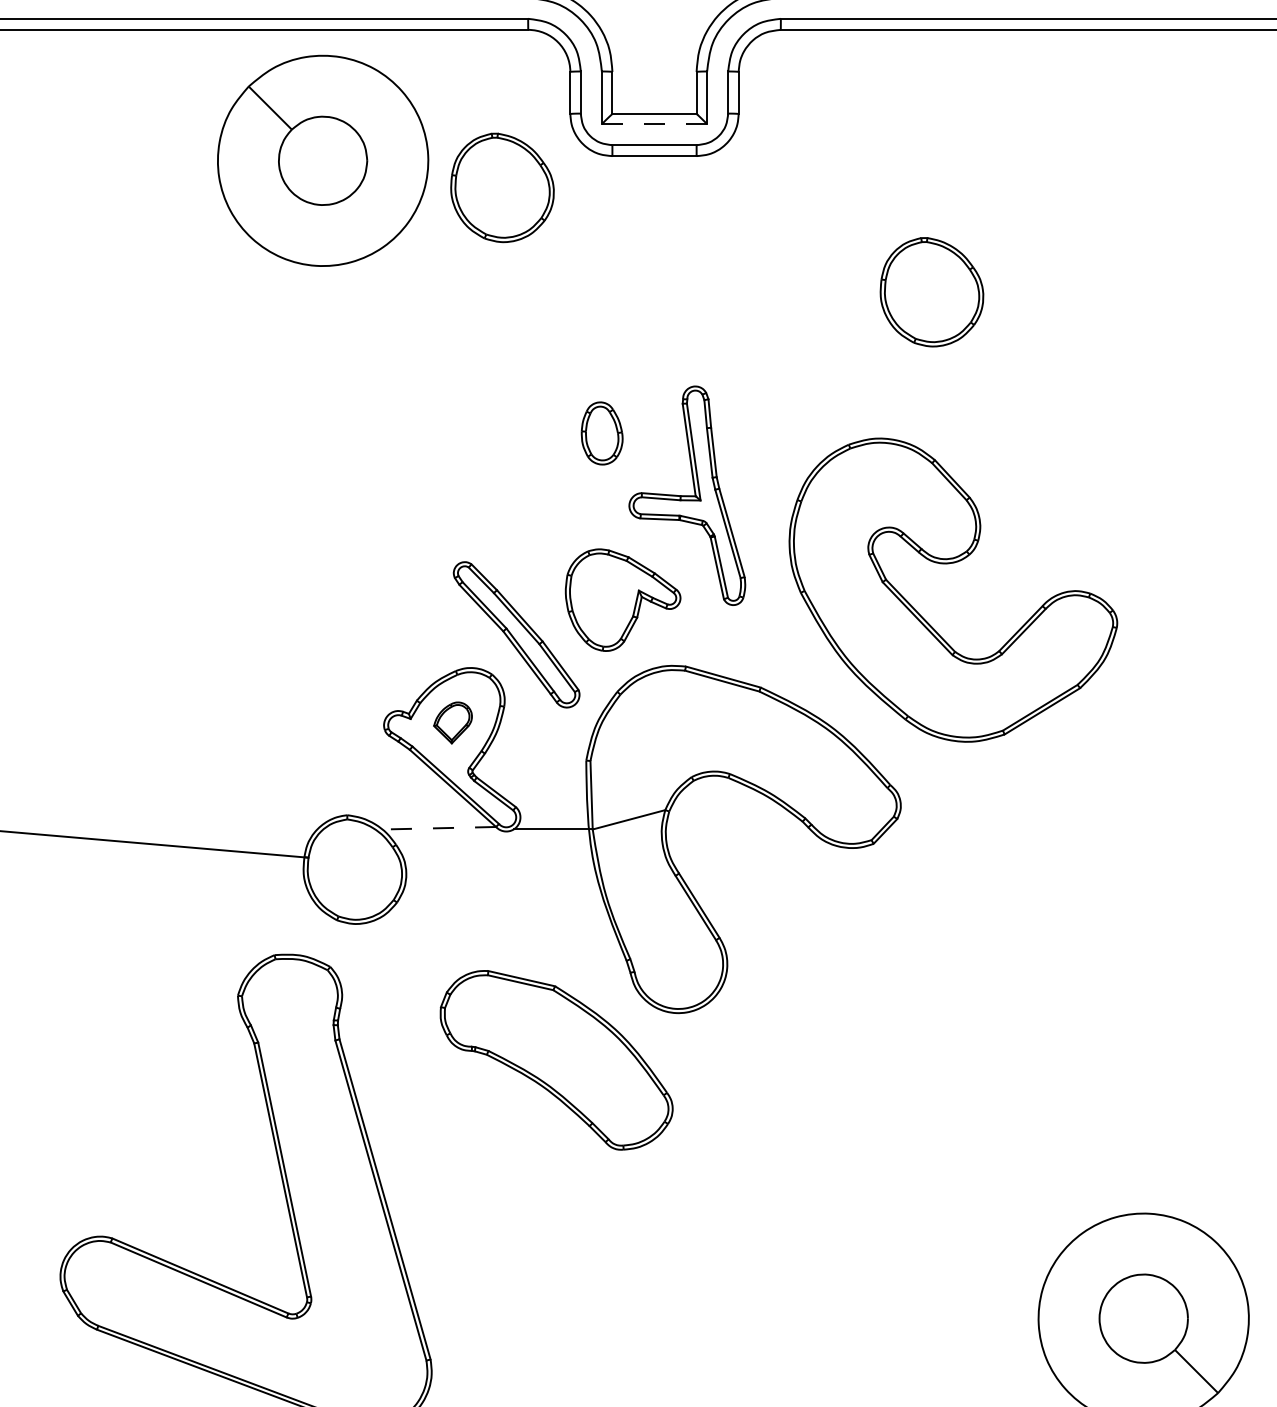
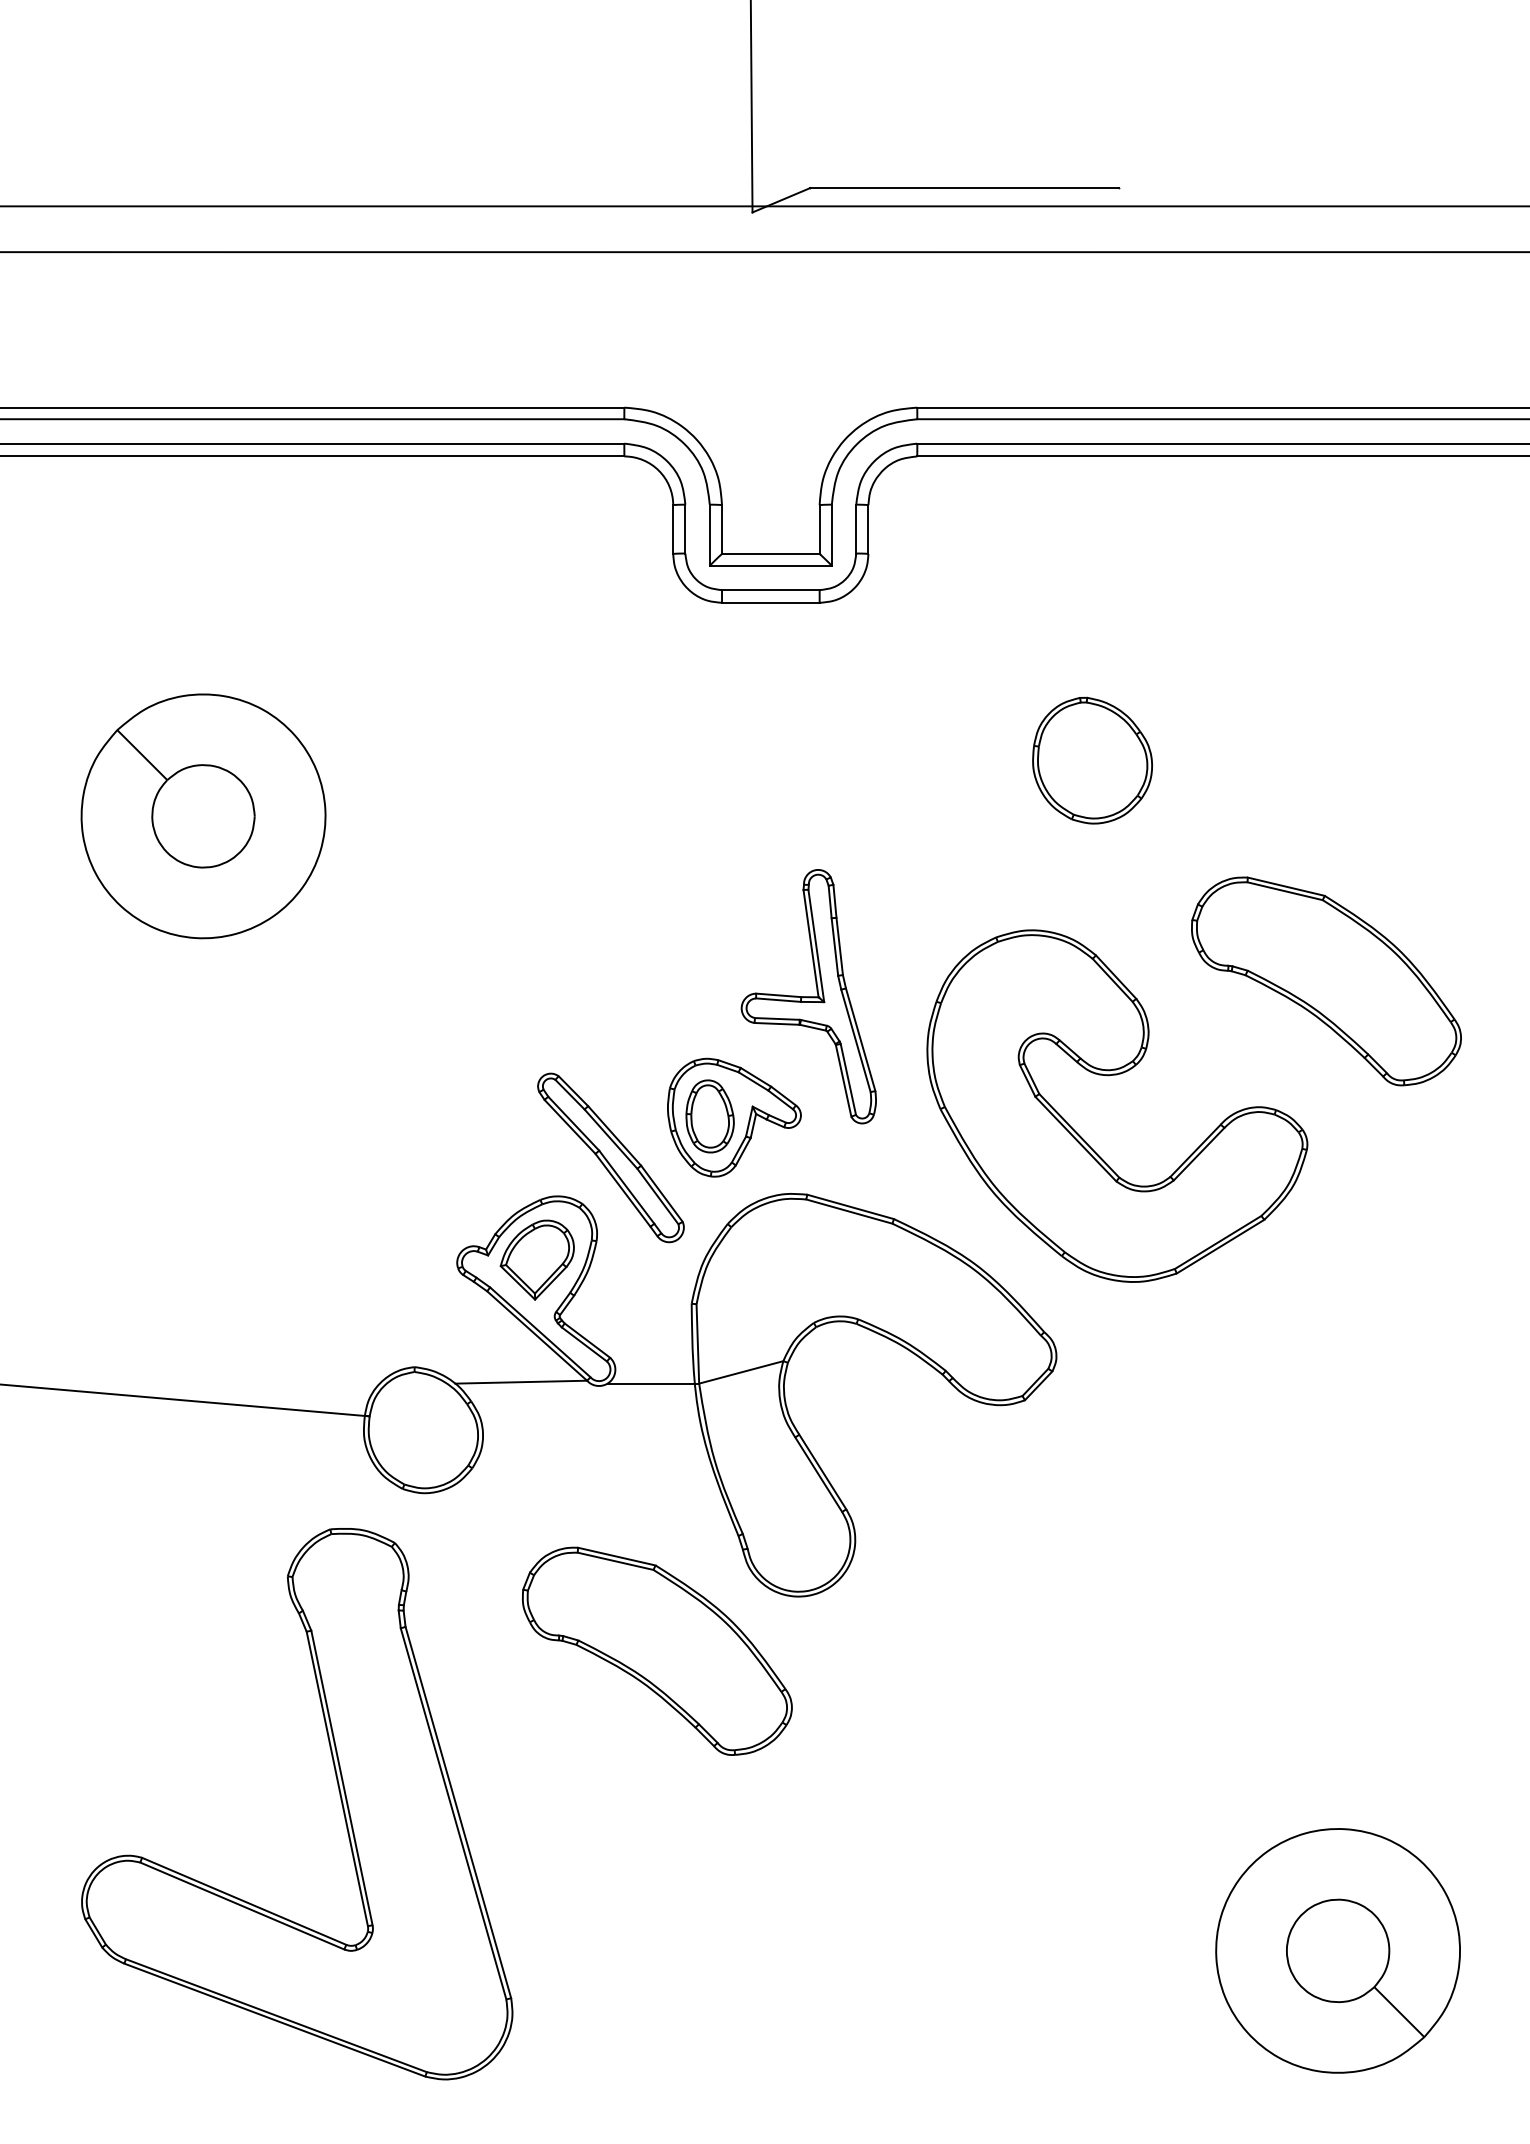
line: (654, 123) -> (770, 565), dashed -> solid
part: (323, 161) -> (203, 816), moved
part: (502, 187) -> (594, 639), removed
part: (601, 433) -> (709, 1116), moved
part: (1133, 482) -> (1326, 981), added
part: (452, 722) -> (536, 1259), size x1.67
line: (439, 828) -> (521, 1382), dashed -> solid

